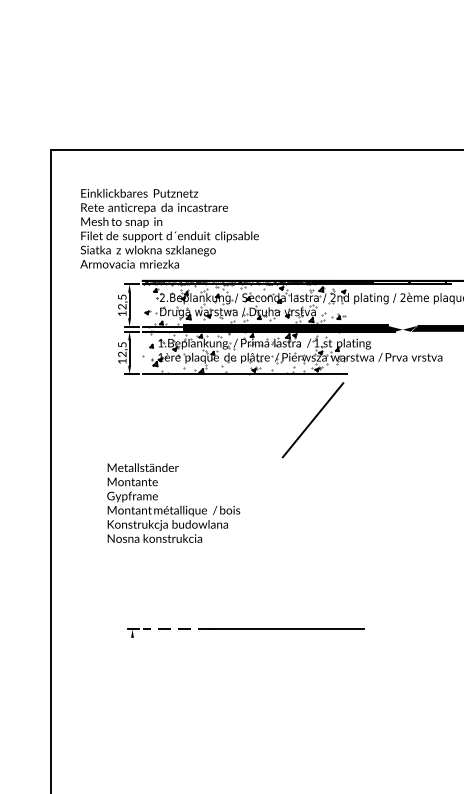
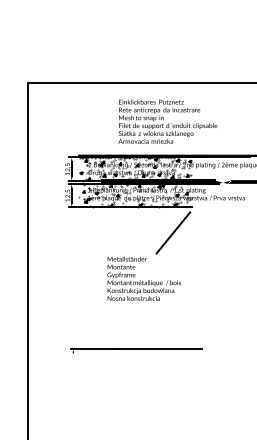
text: (168, 228) -> (167, 121), moved
text: (172, 502) -> (143, 278), moved
line: (176, 628) -> (97, 348), dashed -> solid

